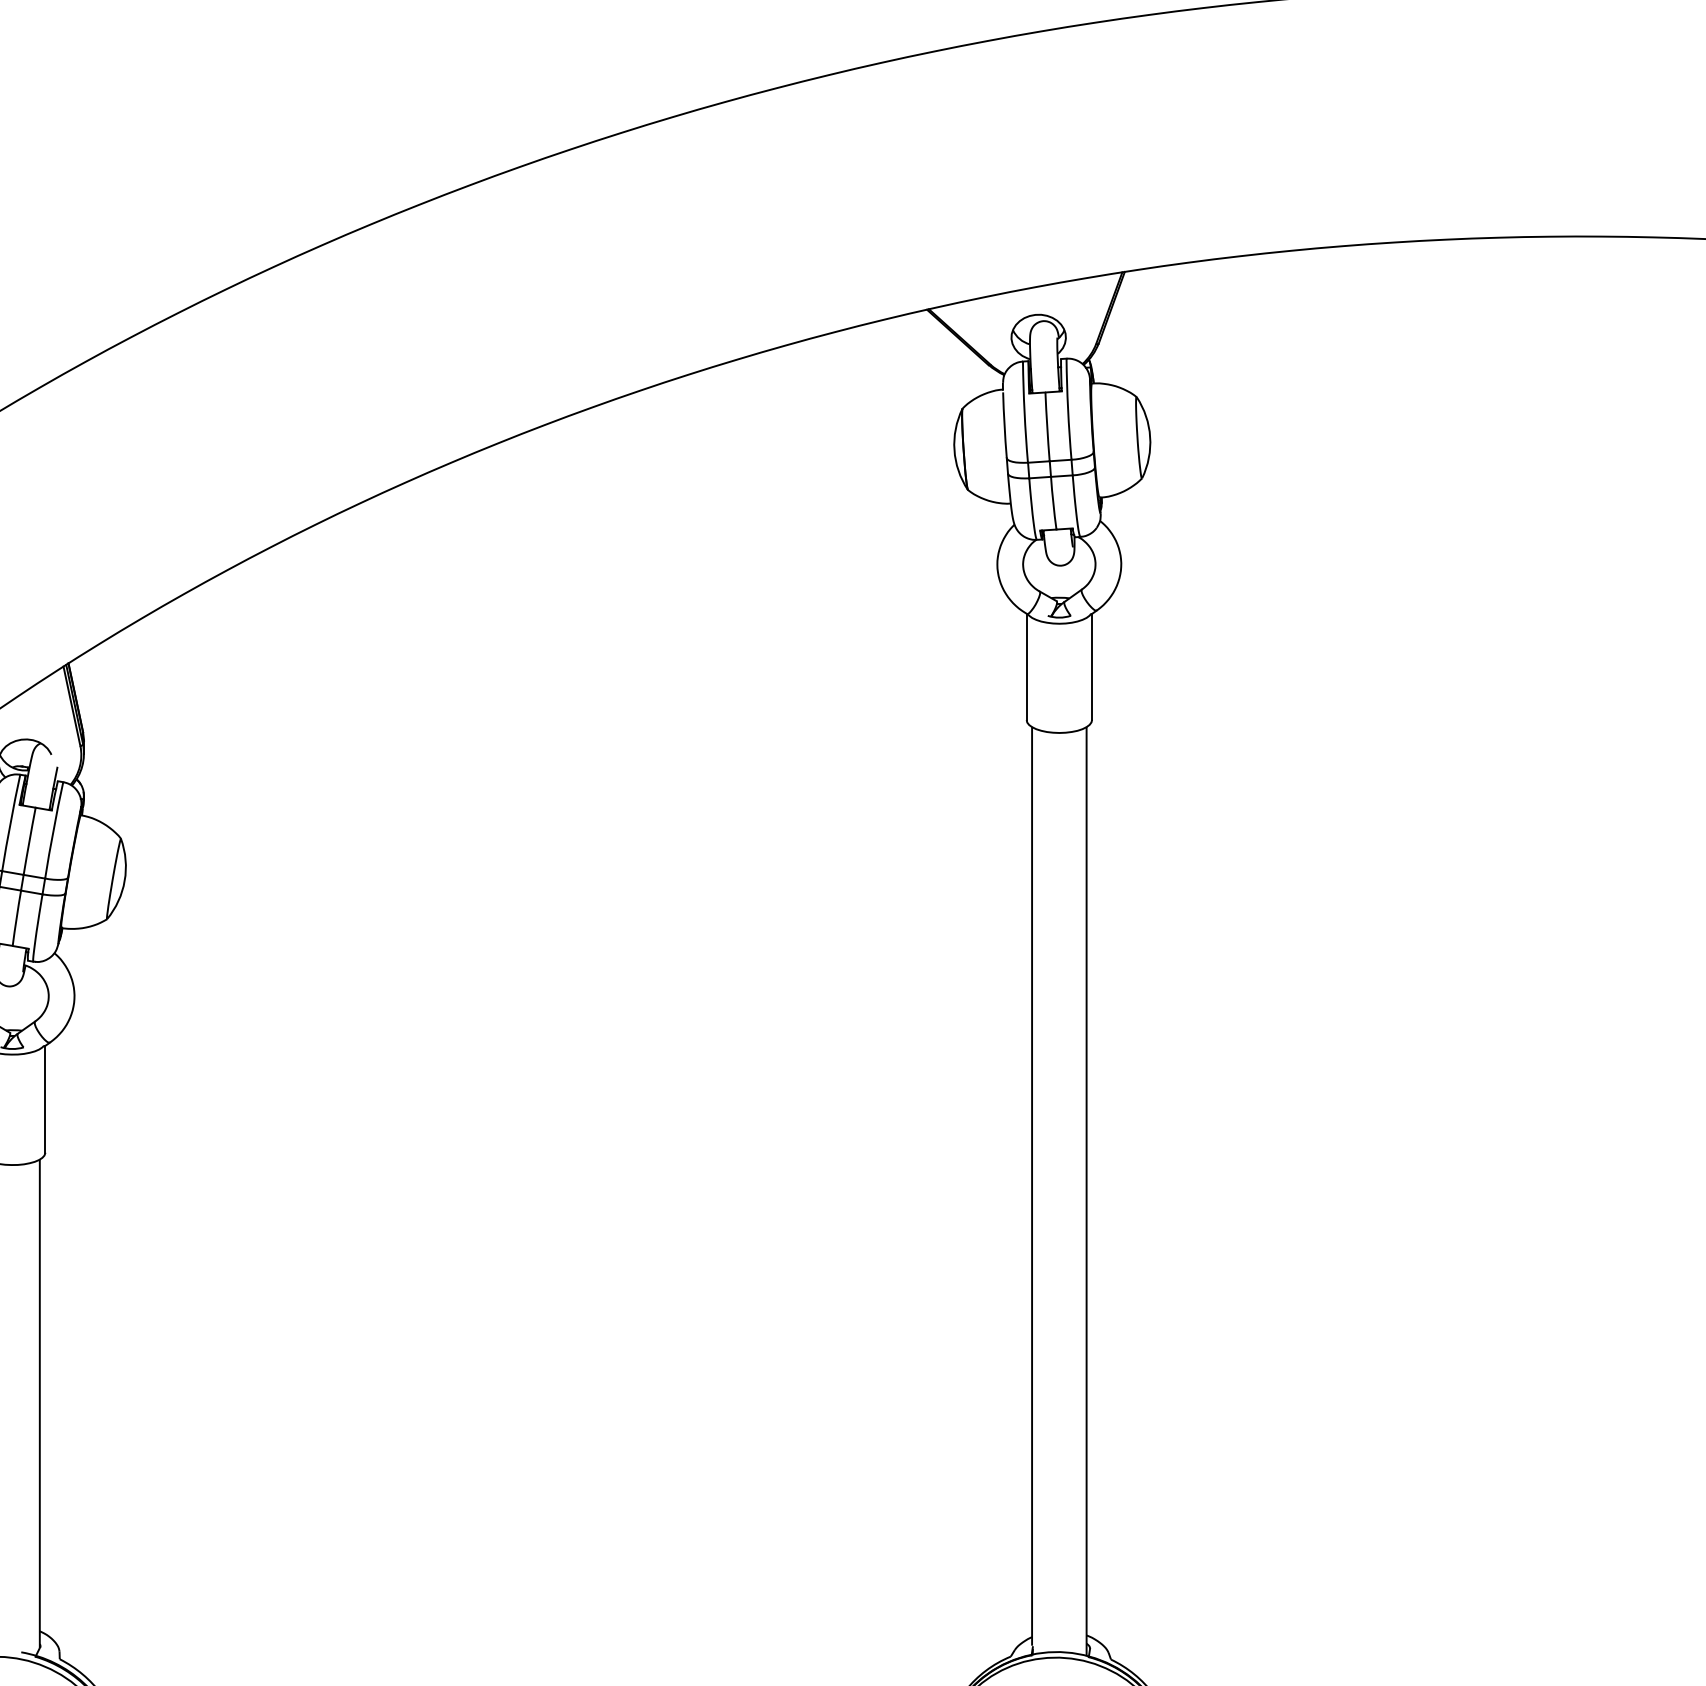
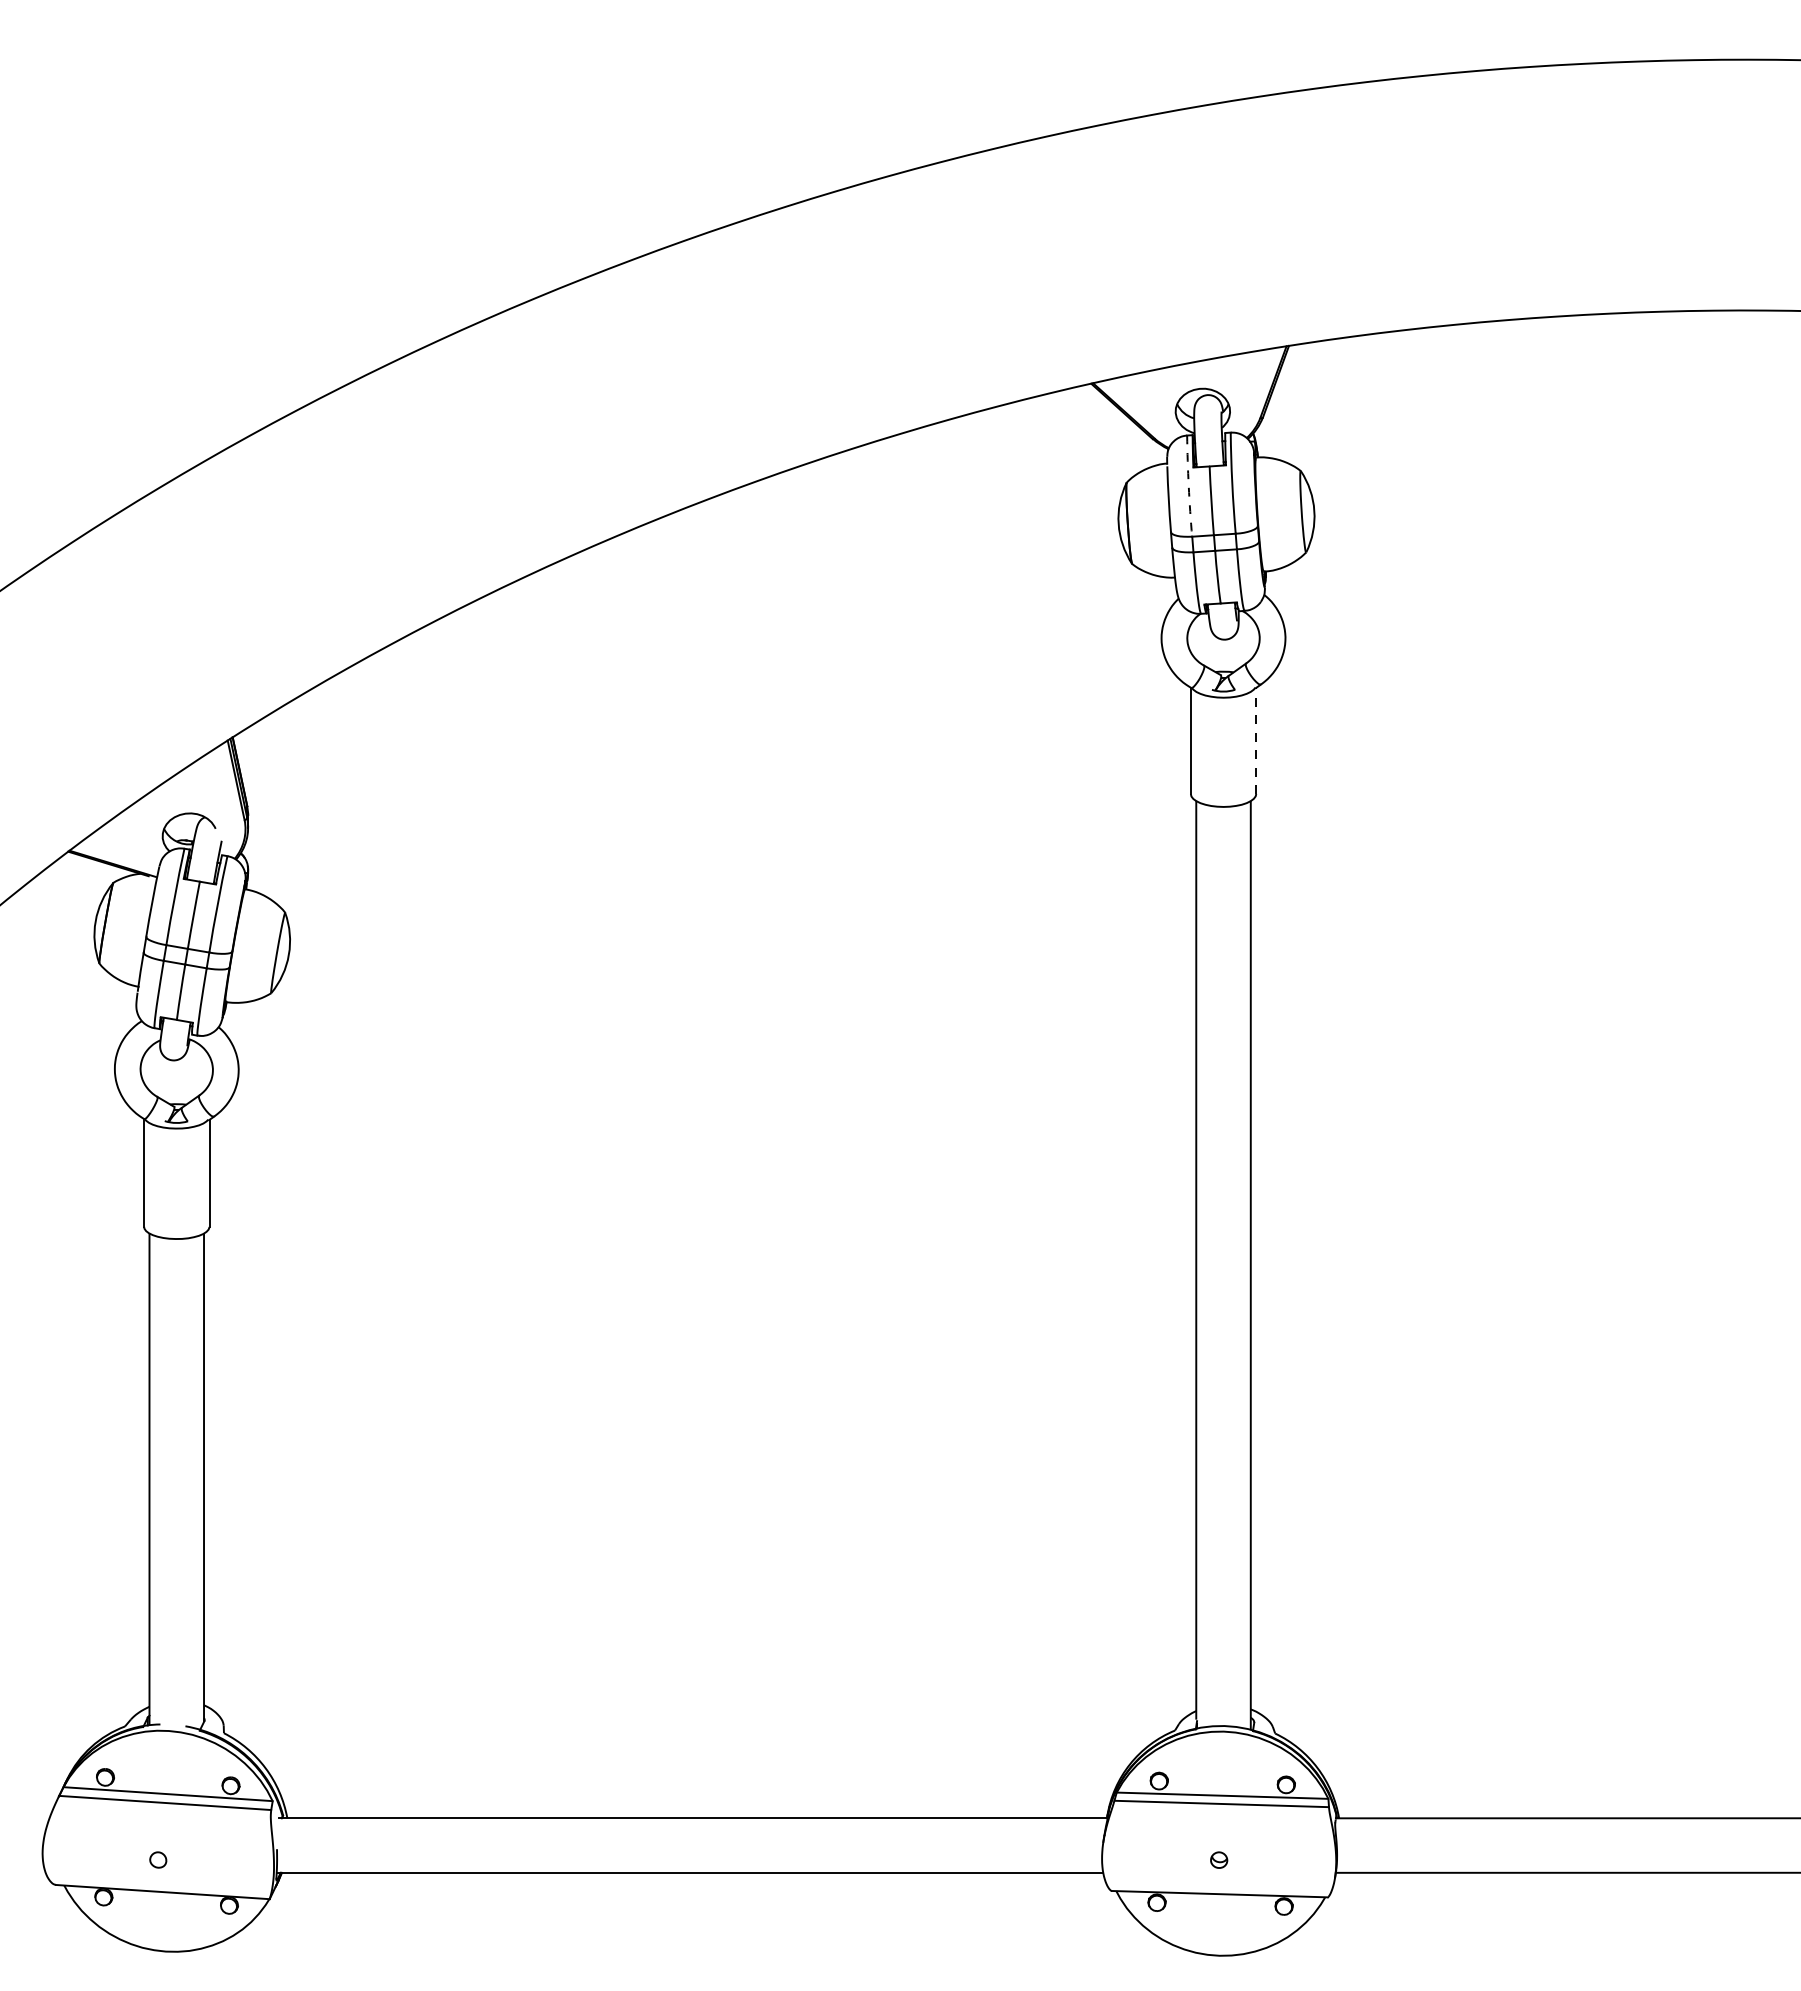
arc: (1024, 412) -> (1188, 486), solid -> dashed
line: (1092, 666) -> (1256, 740), solid -> dashed

